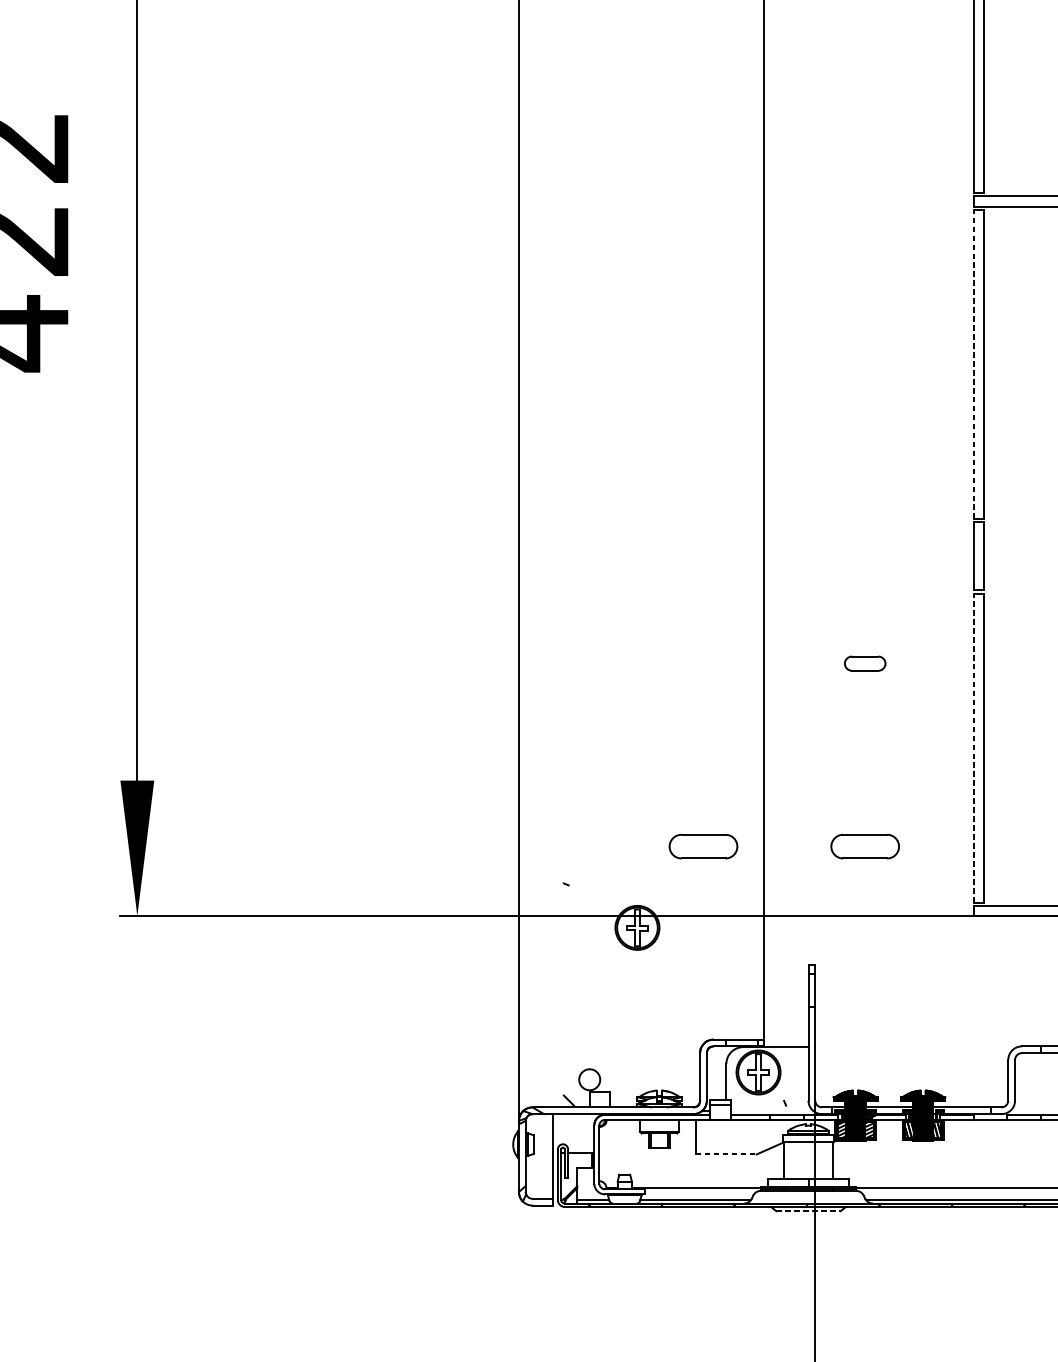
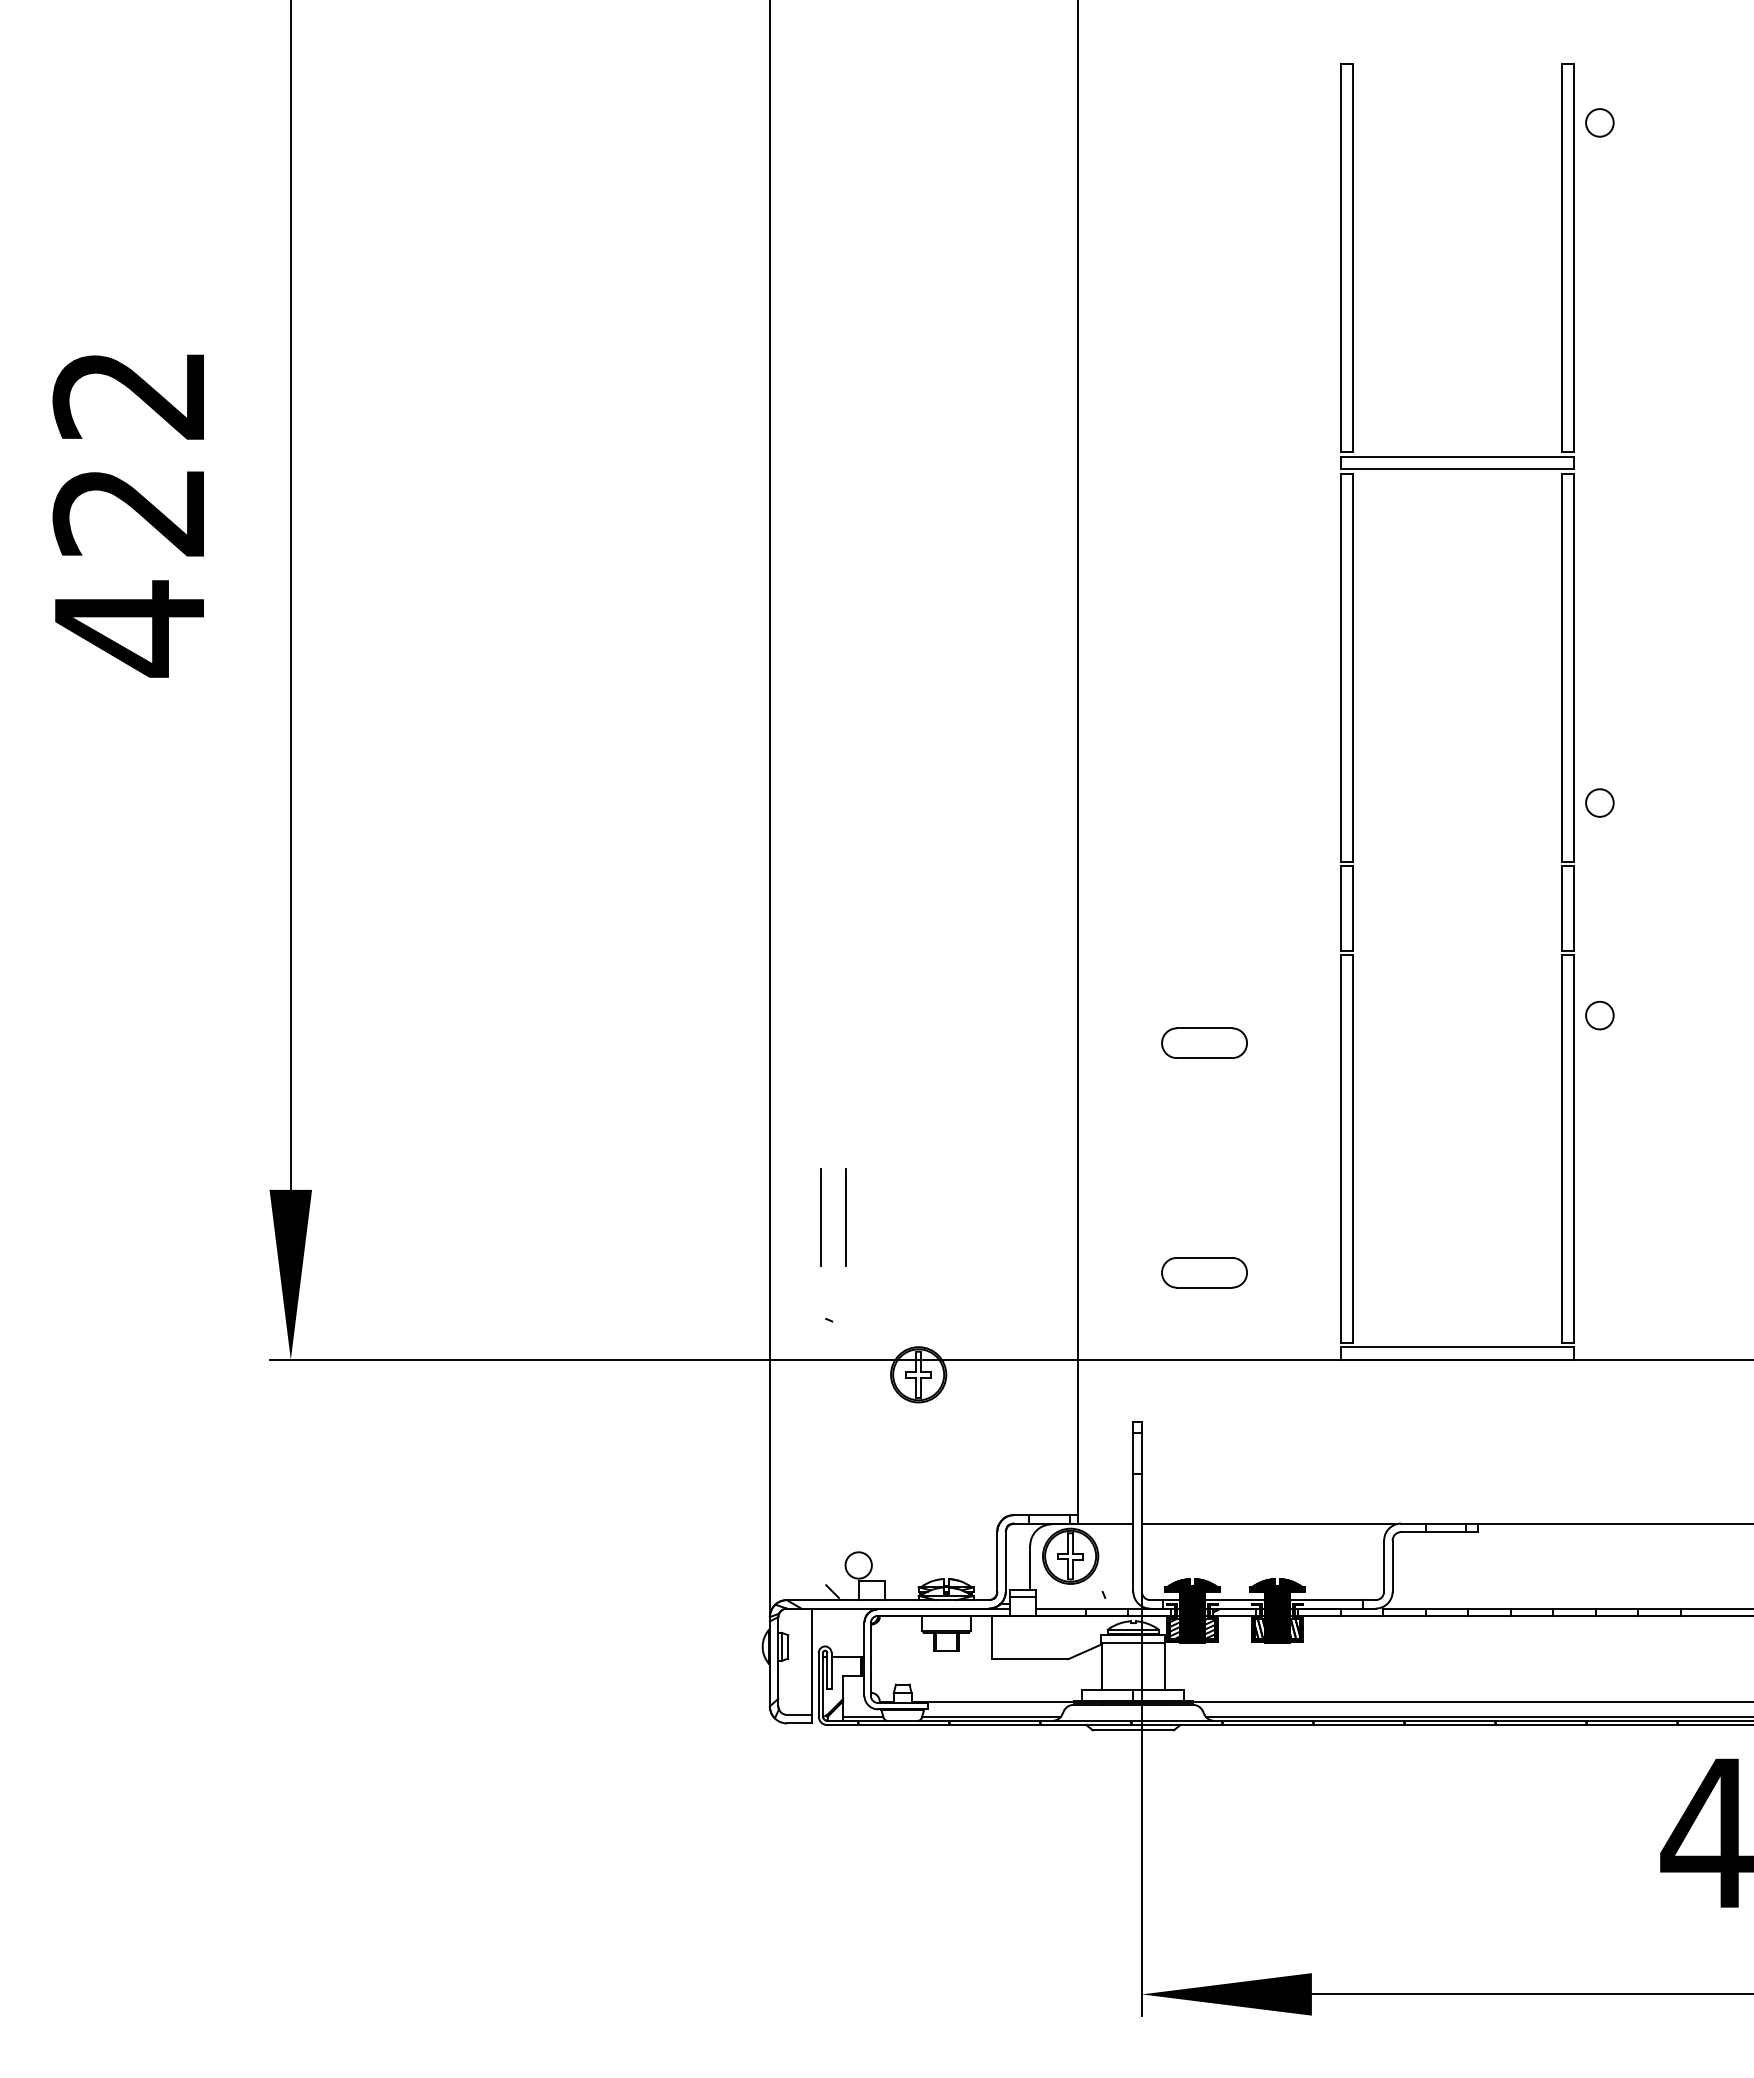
line: (973, 364) -> (1340, 667), dashed -> solid
part: (865, 663) -> (1204, 1042), size x1.67
line: (973, 747) -> (1340, 1148), dashed -> solid
line: (559, 802) -> (820, 1217), added
line: (579, 802) -> (846, 1217), added
part: (703, 846) -> (1001, 1272), removed
line: (916, 1047) -> (1268, 1524), added
line: (726, 1154) -> (1030, 1659), dashed -> solid
line: (808, 1211) -> (1133, 1730), dashed -> solid

